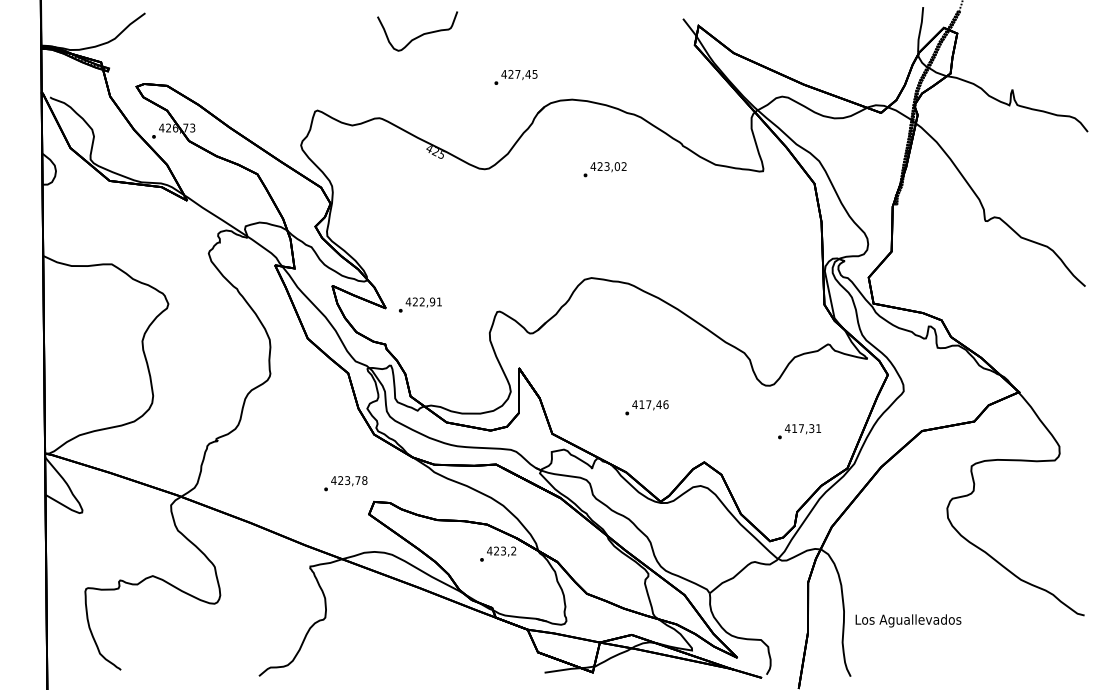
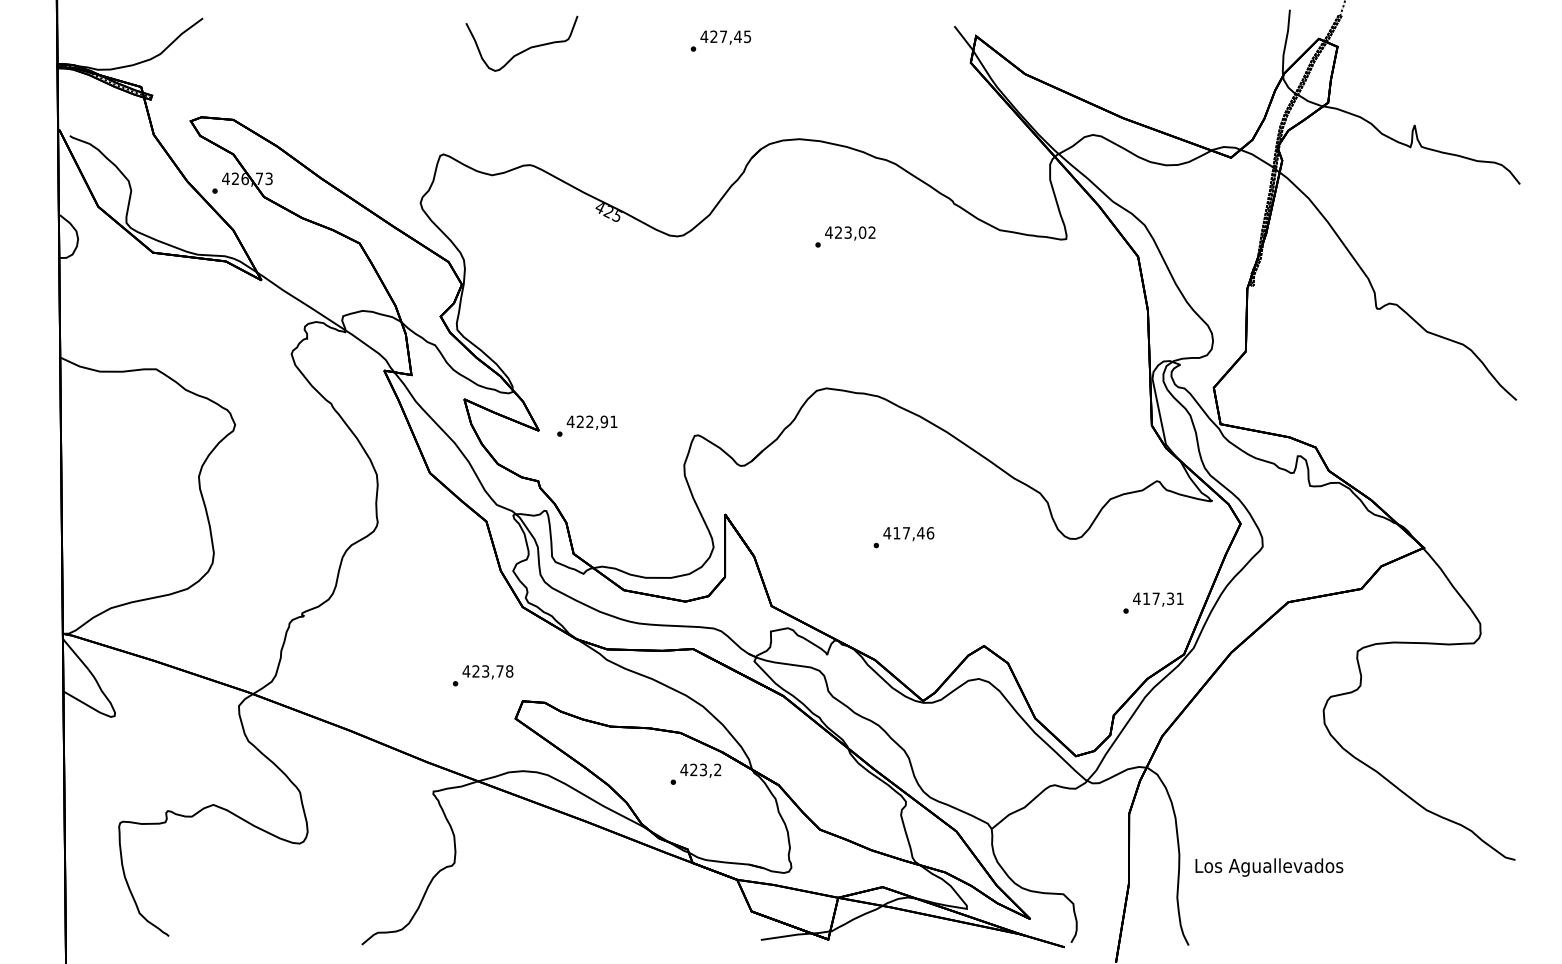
curve: (420, 34) -> (525, 48), moved
text: (515, 77) -> (720, 41), moved
text: (646, 407) -> (903, 537), moved
text: (799, 431) -> (1153, 602), moved

